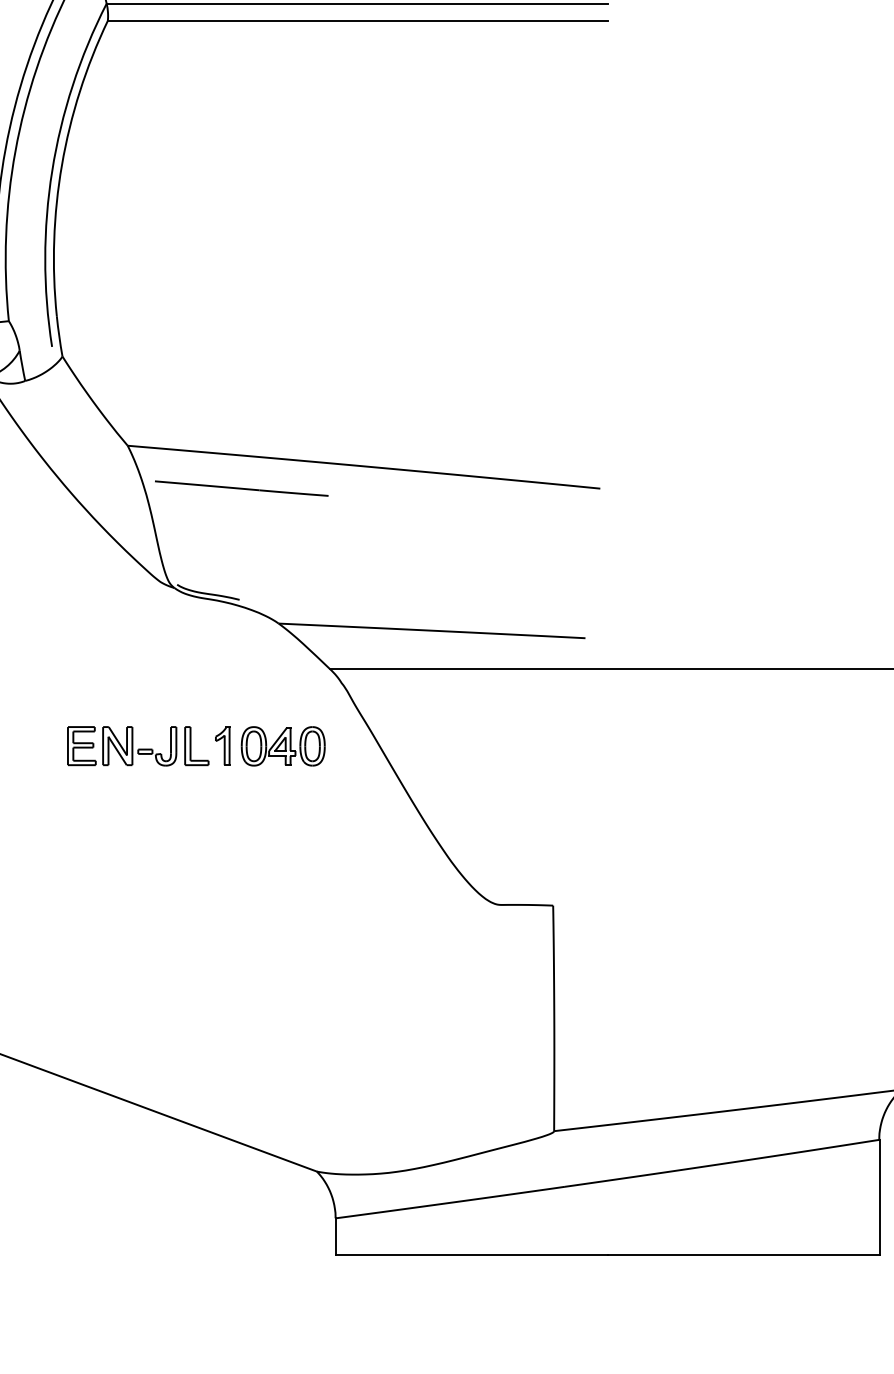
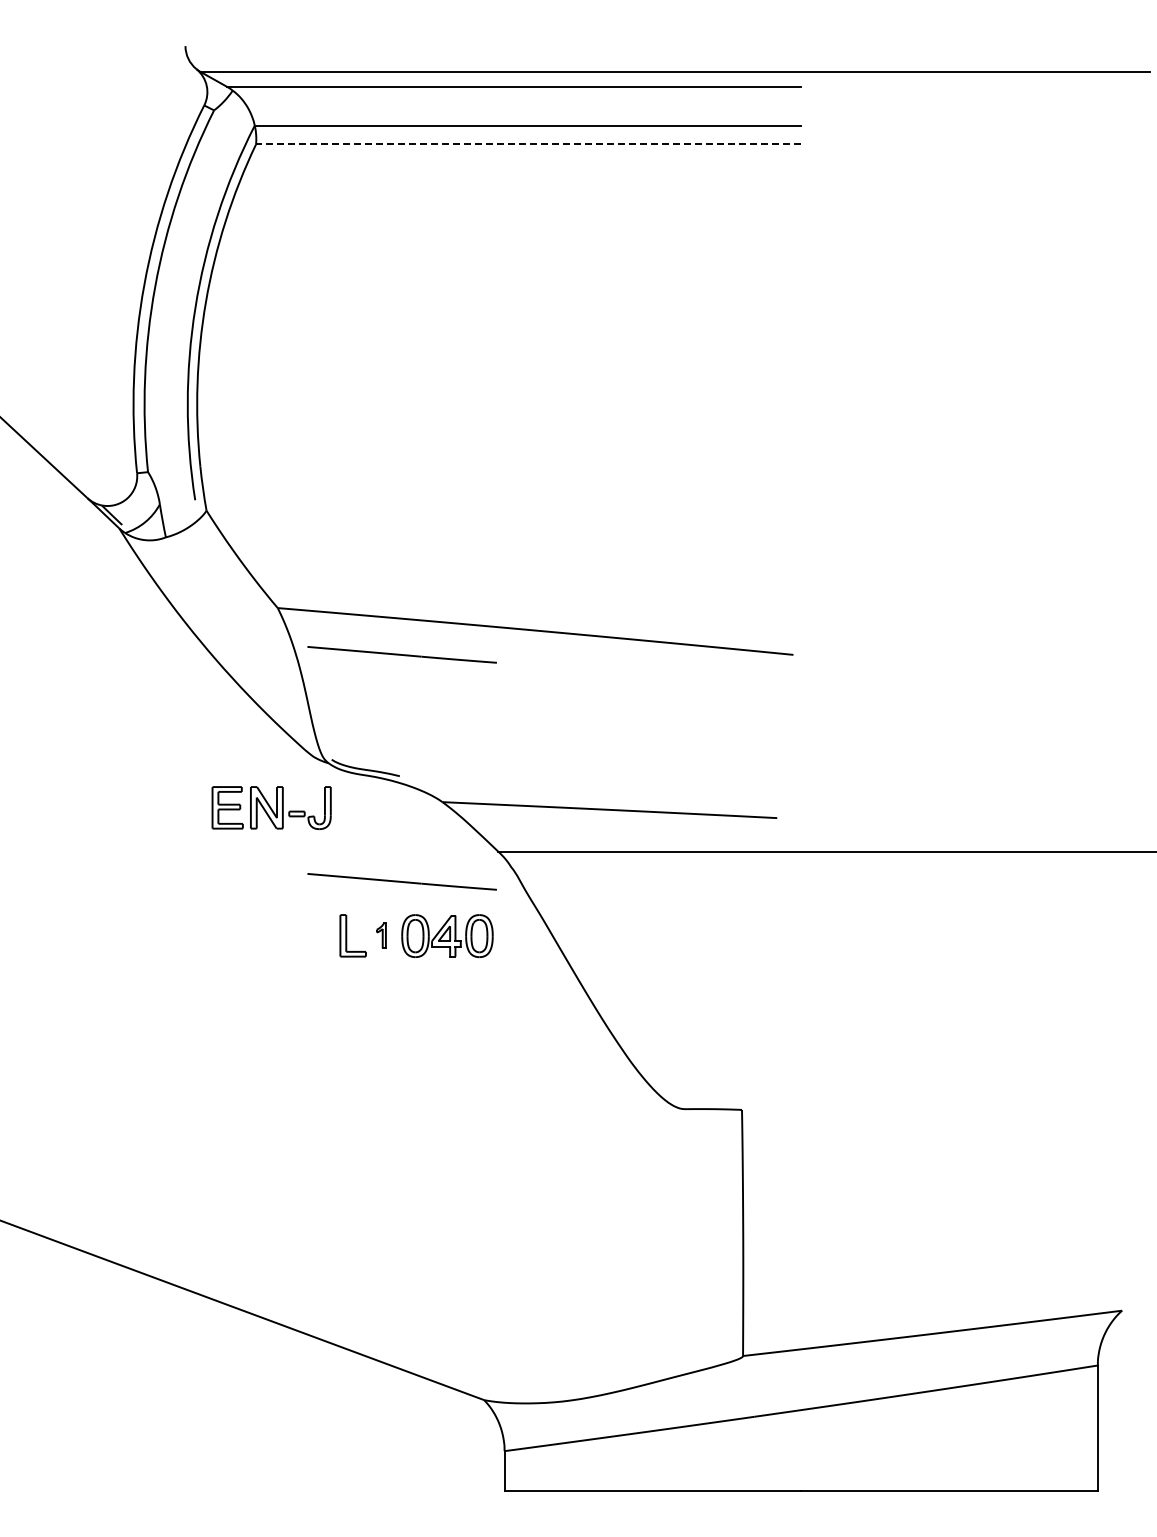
line: (357, 20) -> (528, 144), solid -> dashed
line: (241, 696) -> (401, 881), added
part: (122, 745) -> (271, 807), moved
part: (222, 745) -> (381, 935), size x0.6

